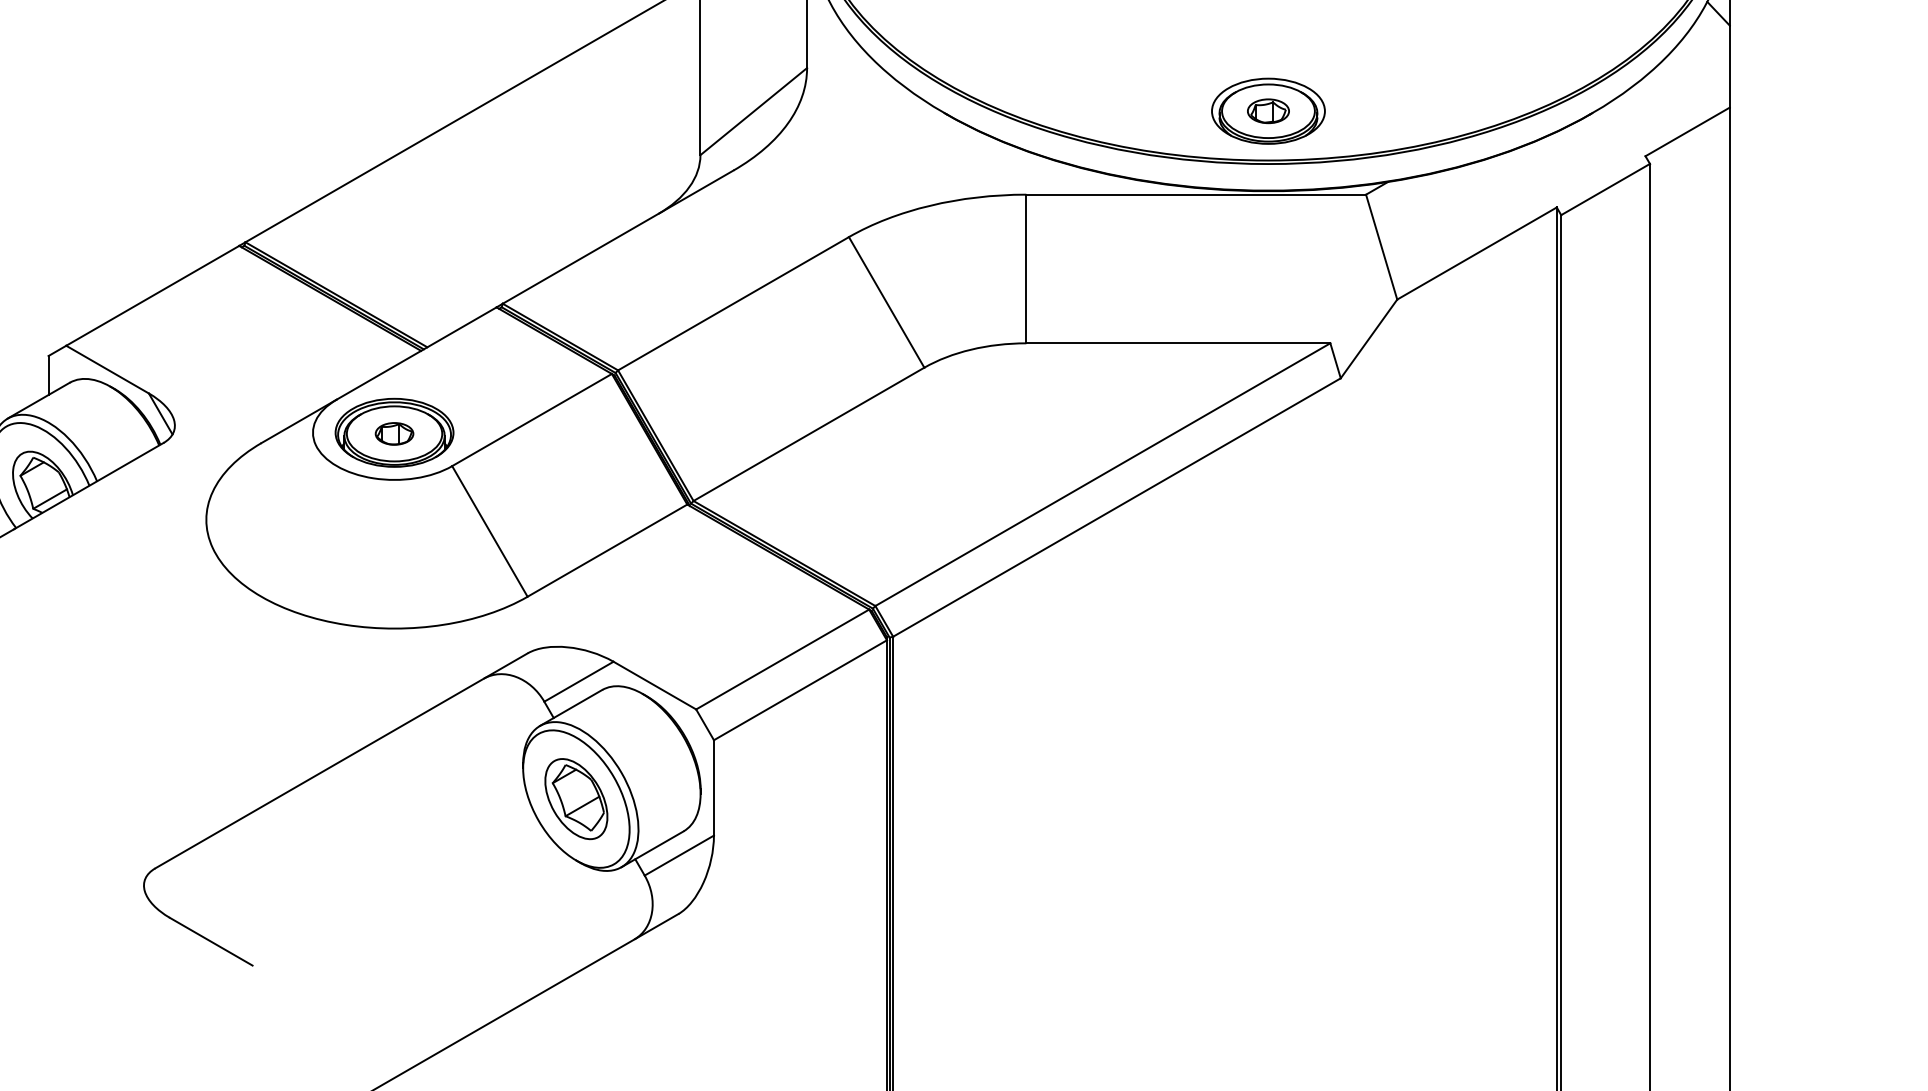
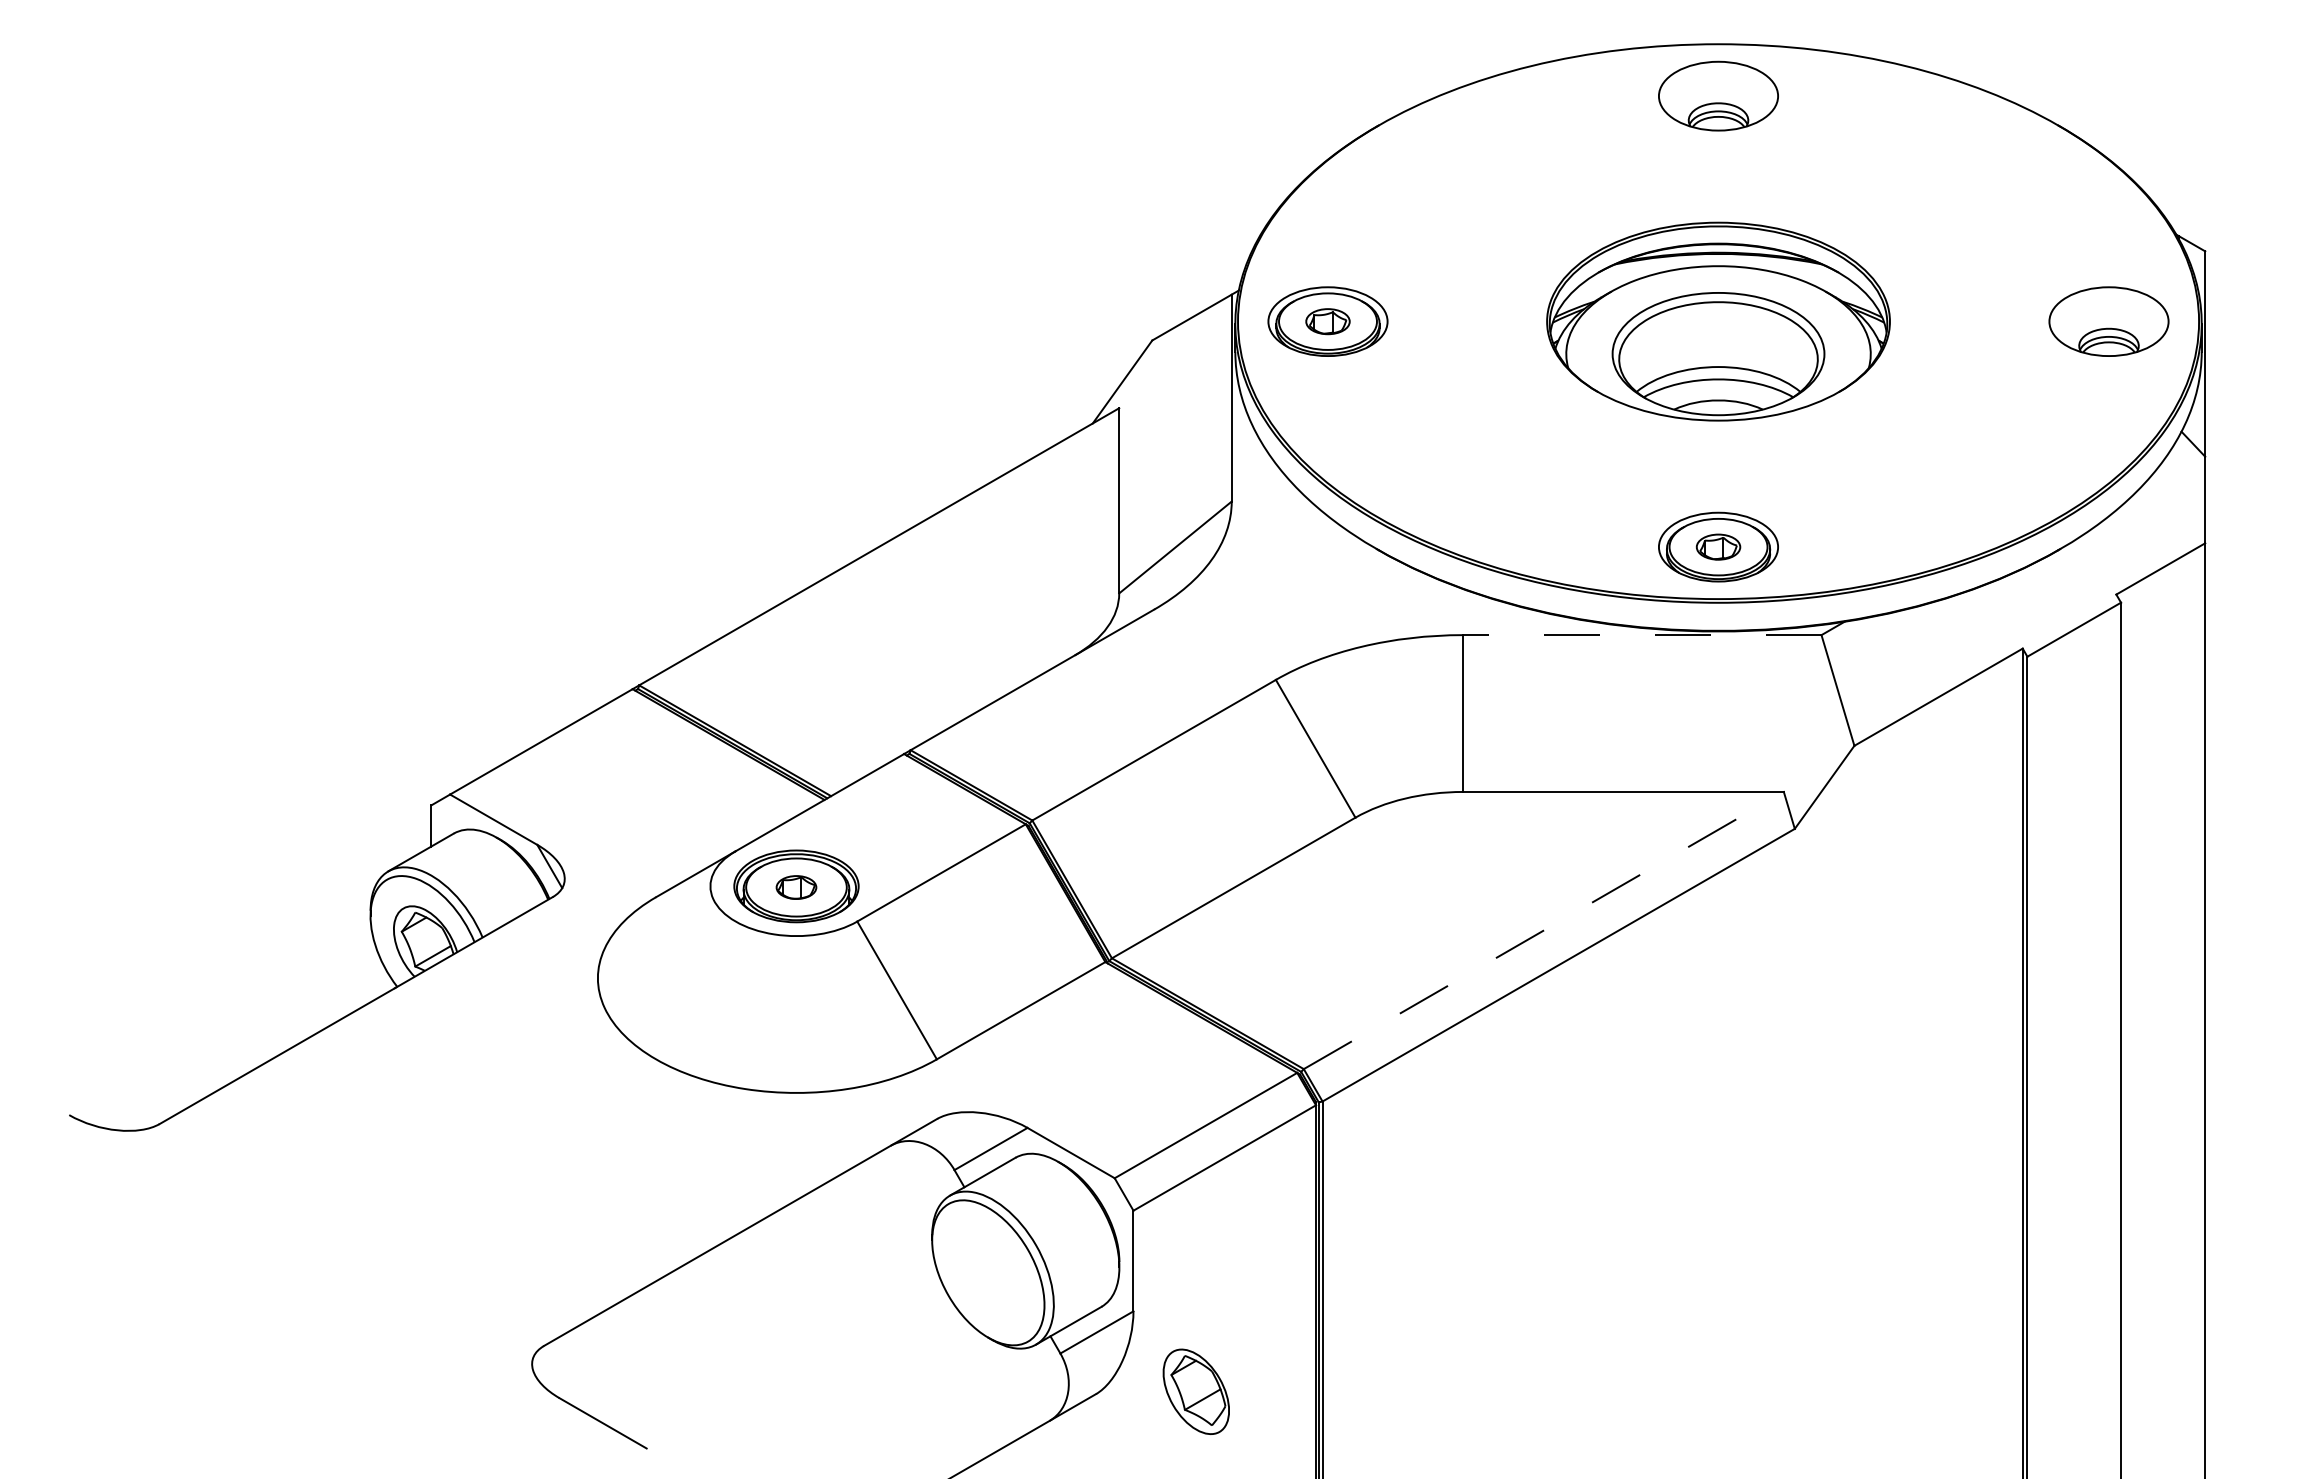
line: (1195, 195) -> (1641, 635), solid -> dashed
line: (1103, 474) -> (1544, 930), solid -> dashed
part: (575, 798) -> (1195, 1391), moved

